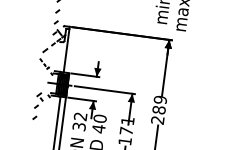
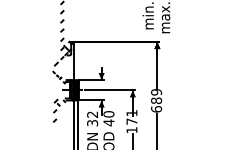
text: (157, 120) -> (156, 109), 289 -> 689

